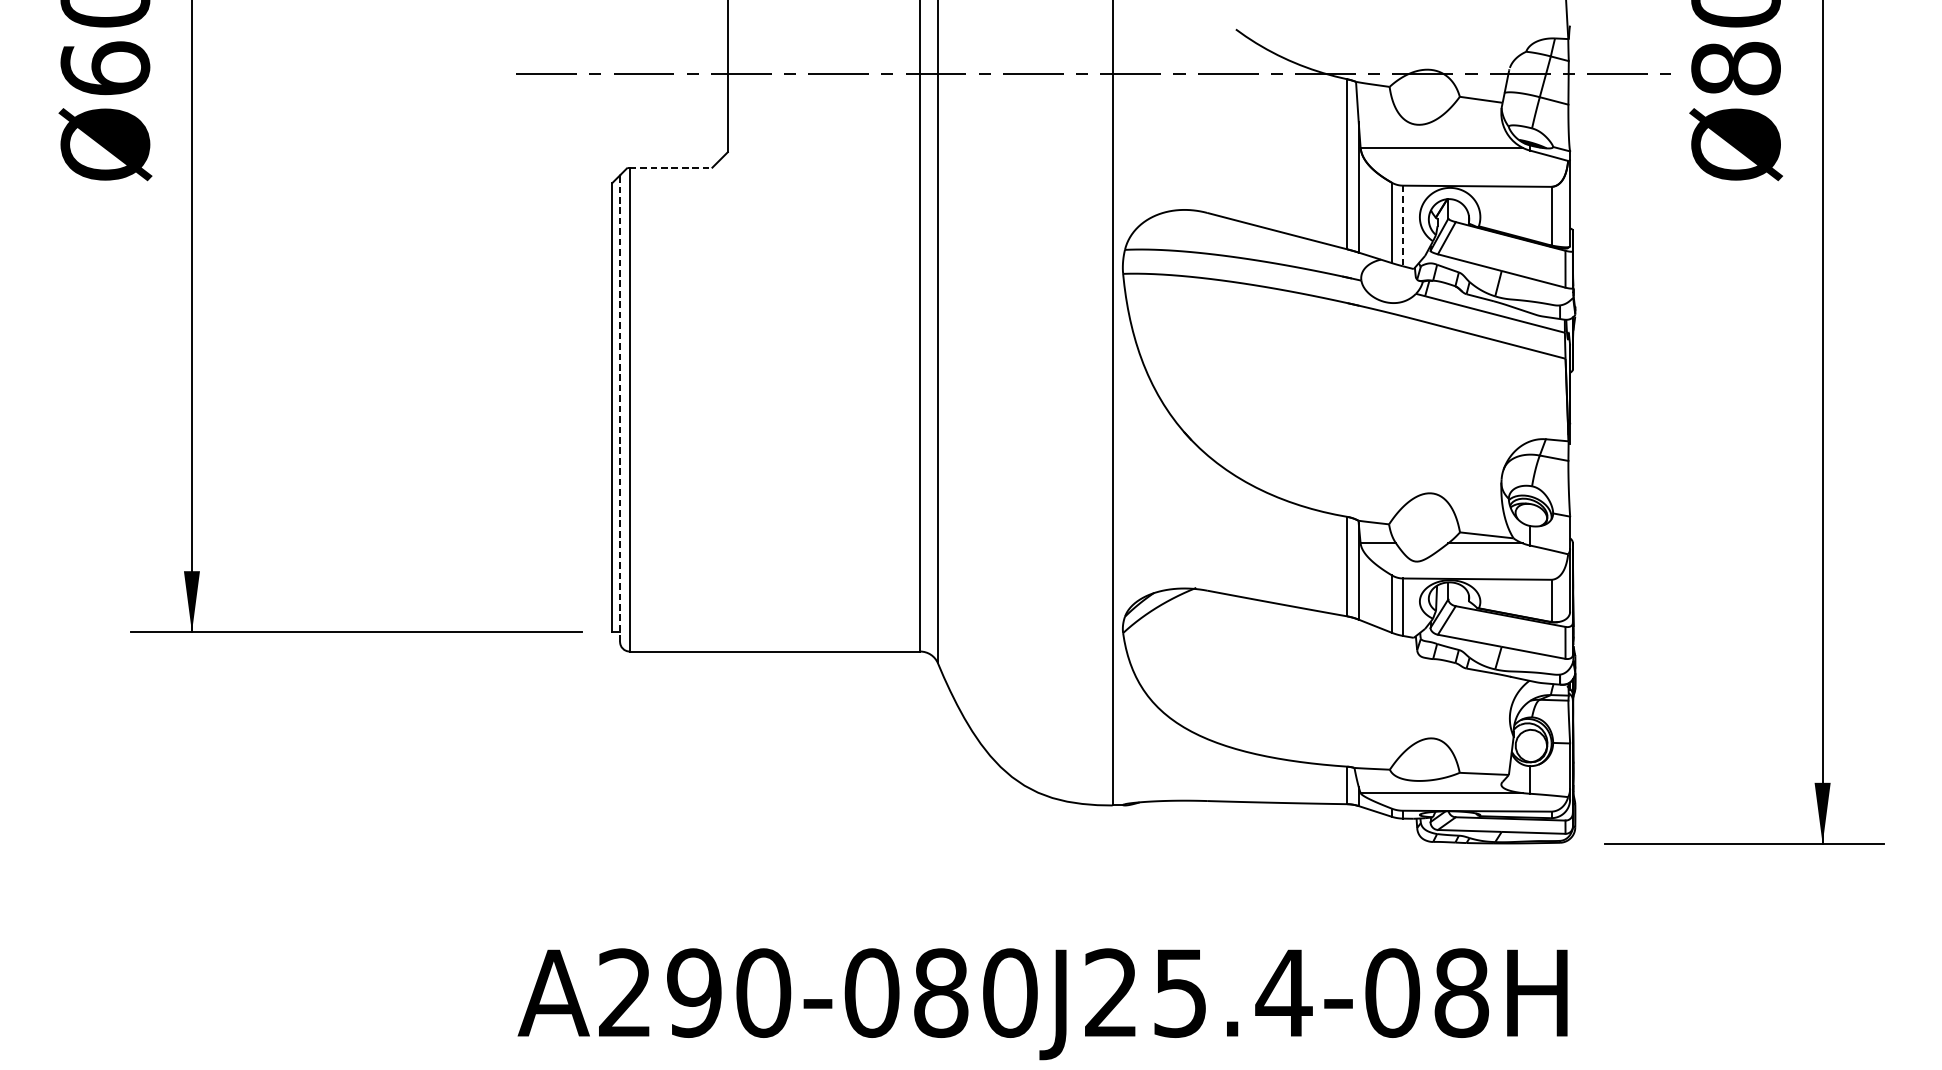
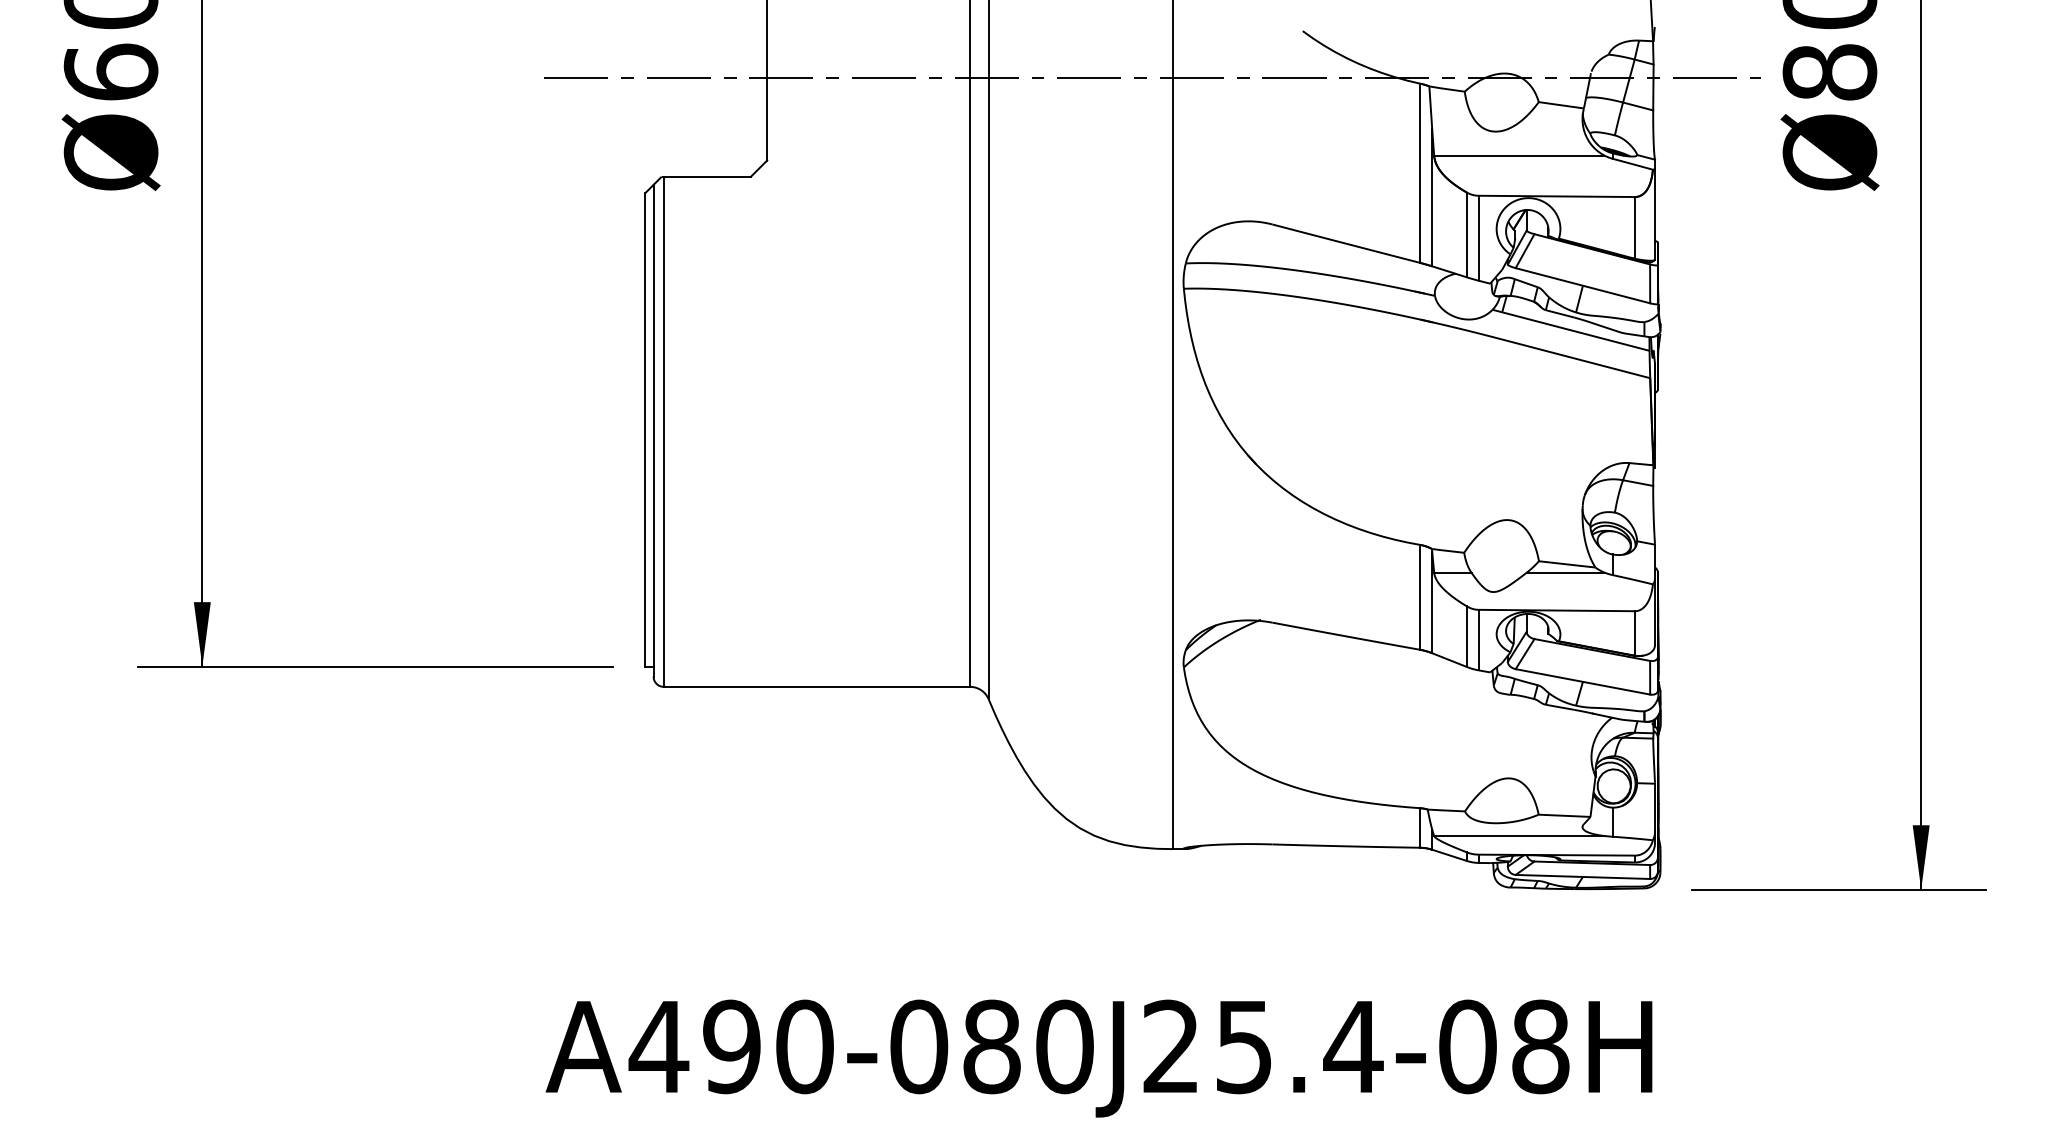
line: (671, 167) -> (707, 176), dashed -> solid
line: (1402, 226) -> (1478, 238), dashed -> solid
line: (619, 408) -> (653, 430), dashed -> solid
text: (624, 991) -> (658, 1045), A290-080J25.4-08H -> A490-080J25.4-08H

